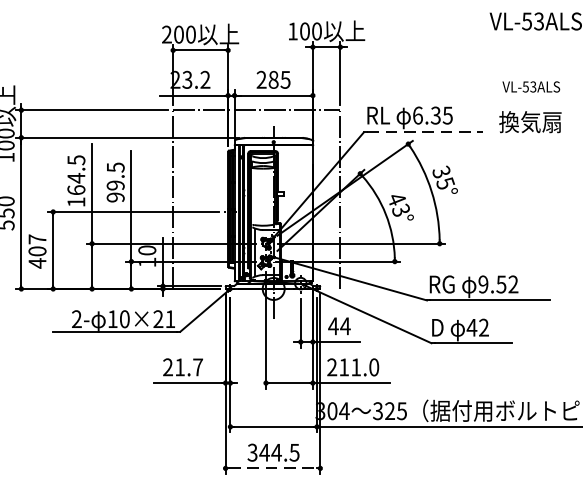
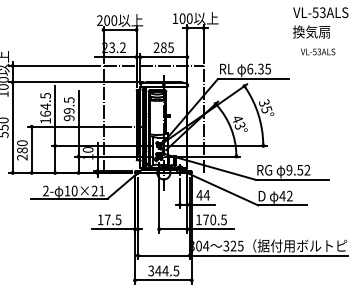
text: (530, 121) -> (311, 31), moved
line: (425, 132) -> (254, 79), dashed -> solid
text: (37, 251) -> (22, 150), 407 -> 280
text: (182, 366) -> (109, 219), 21.7 -> 17.5
text: (353, 366) -> (211, 219), 211.0 -> 170.5
line: (273, 468) -> (163, 280), dashed -> solid

